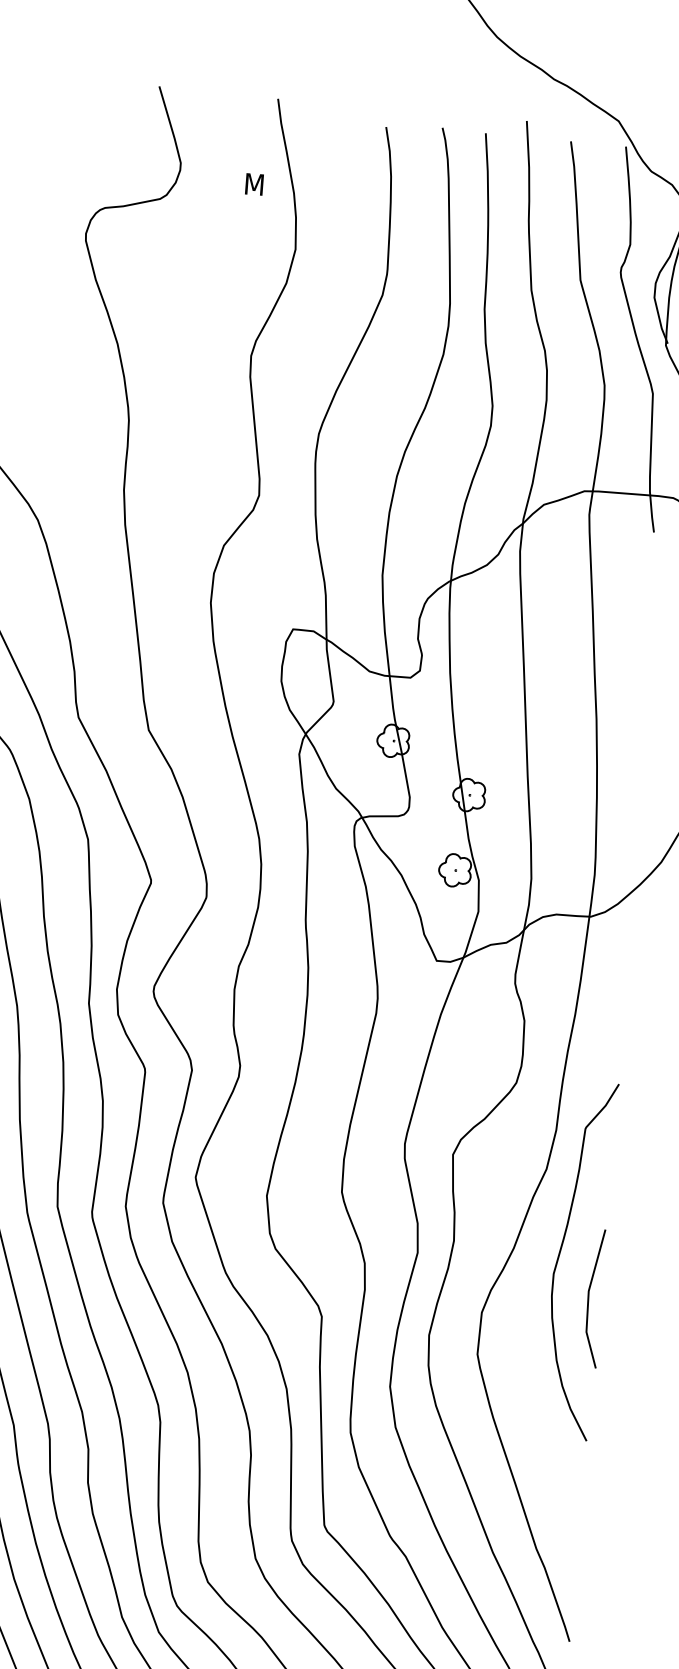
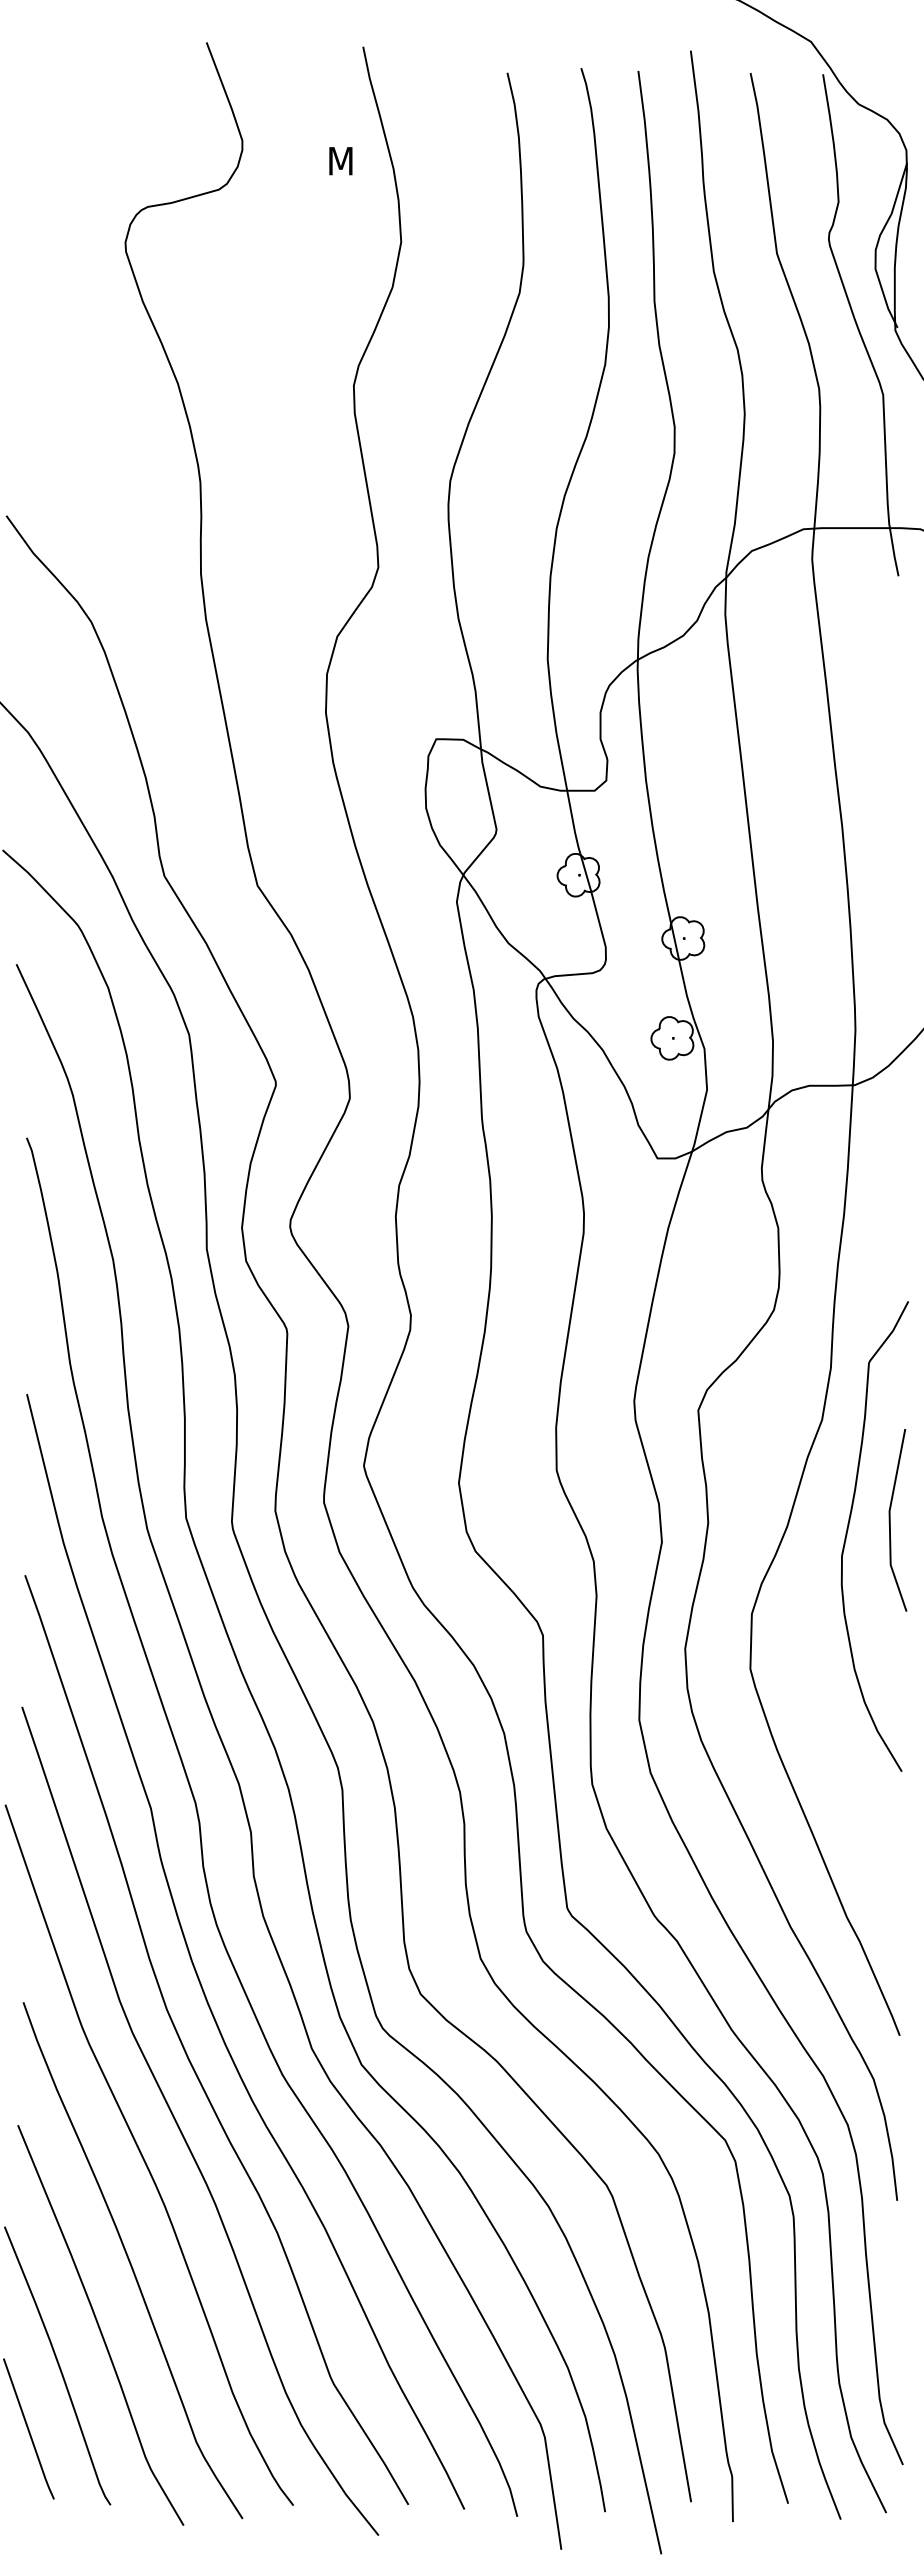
line: (588, 1298) -> (890, 1520), moved

